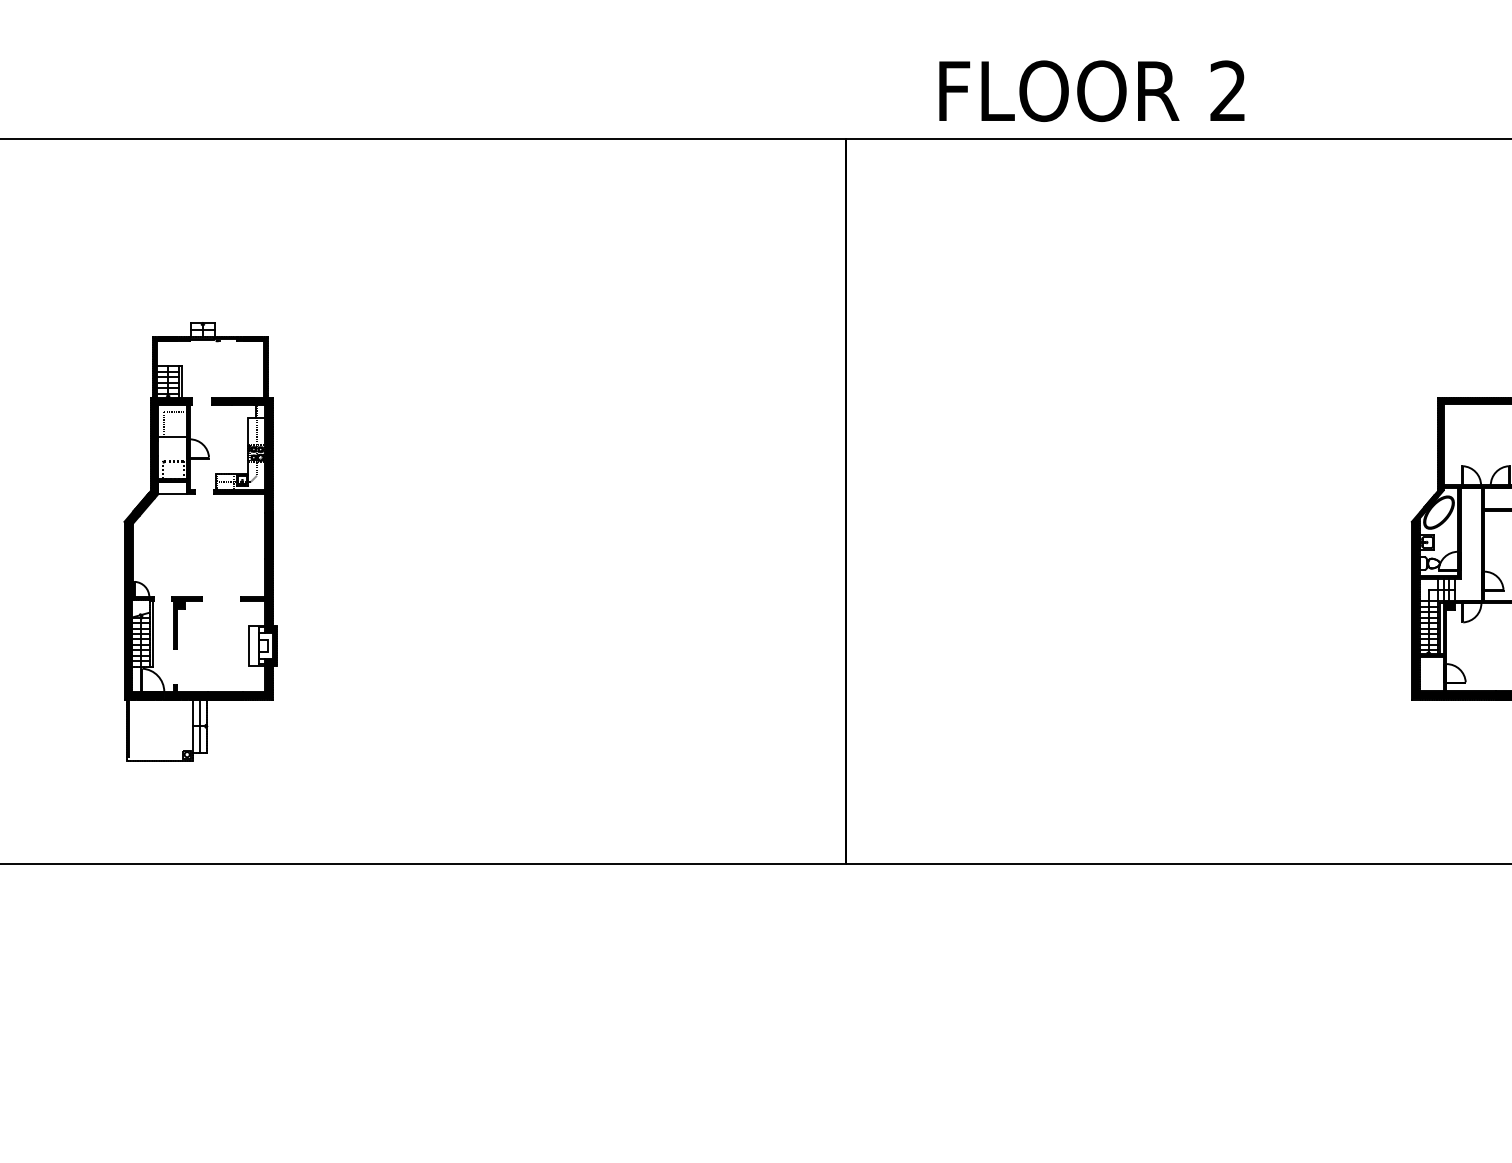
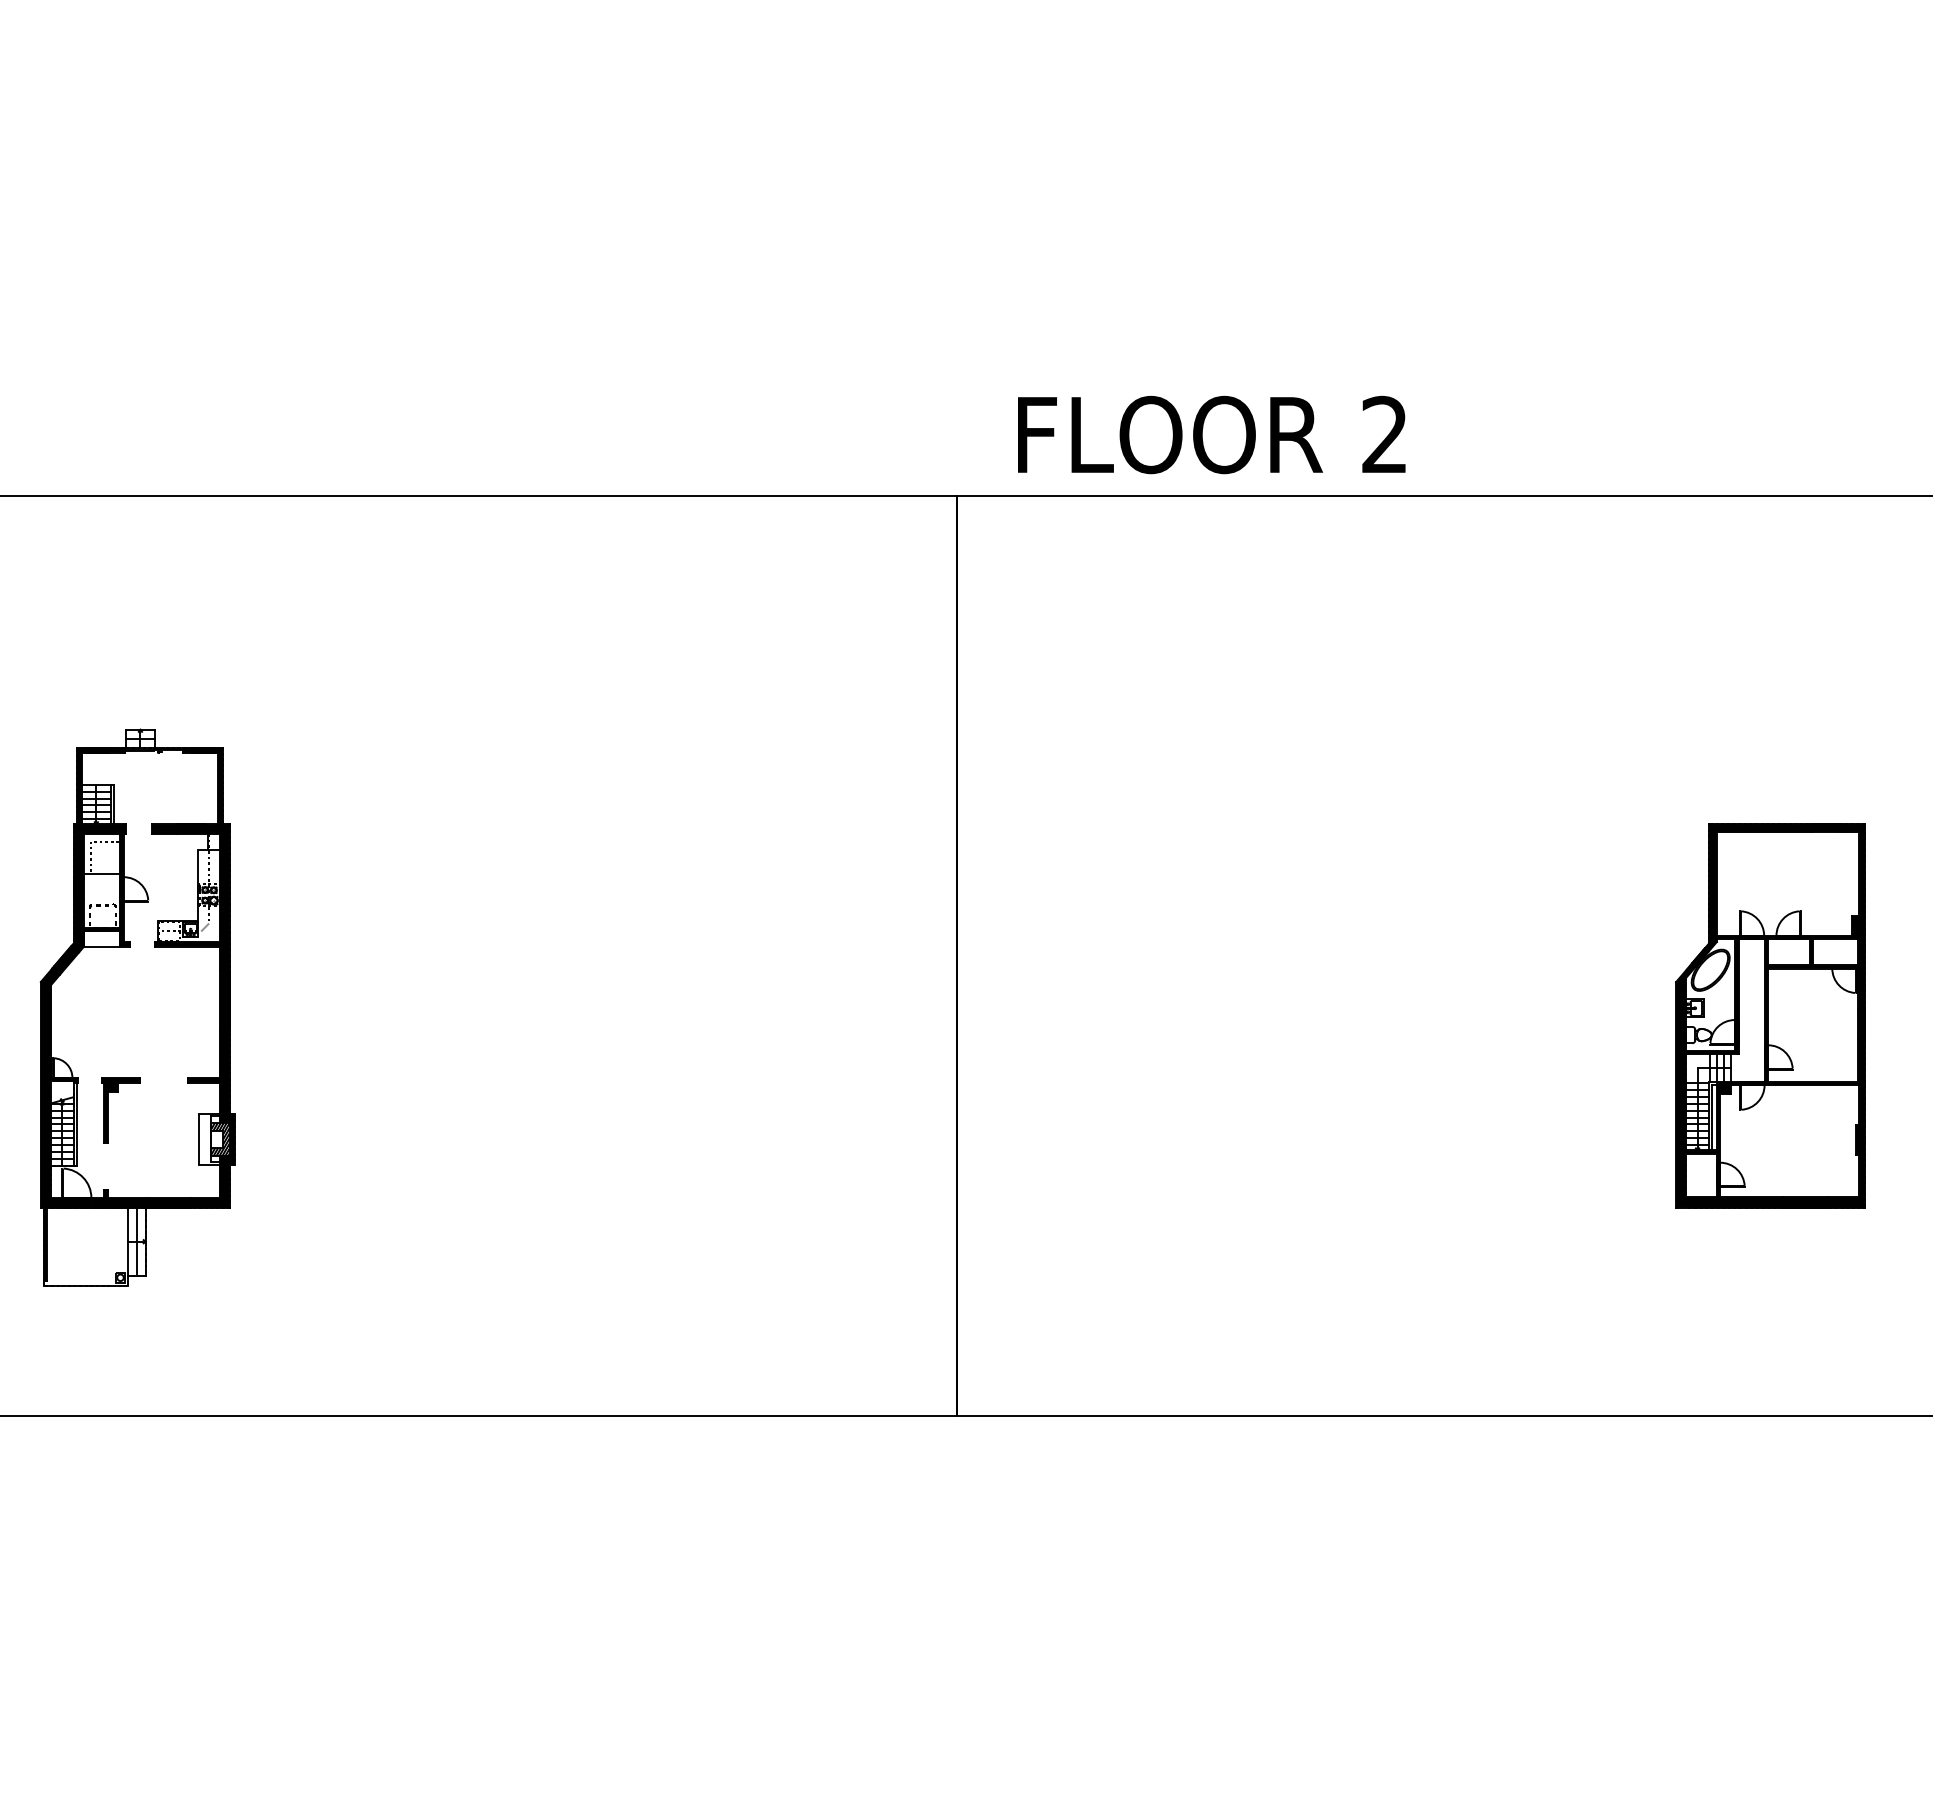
text: (1091, 90) -> (1211, 434), moved
hatch: (265, 645) -> (220, 1139), added

